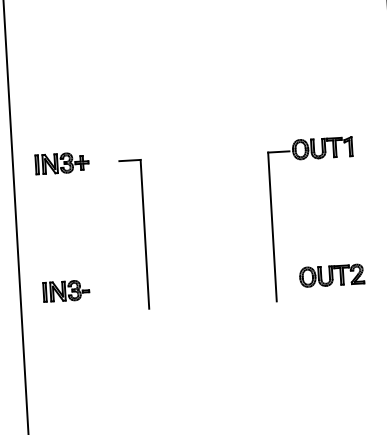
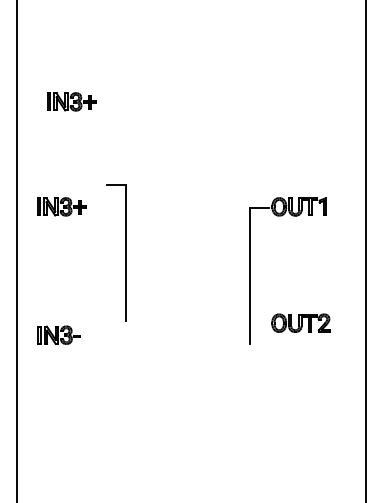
part: (66, 47) -> (71, 101), added
part: (143, 234) -> (125, 252), moved
part: (65, 290) -> (58, 334), moved

